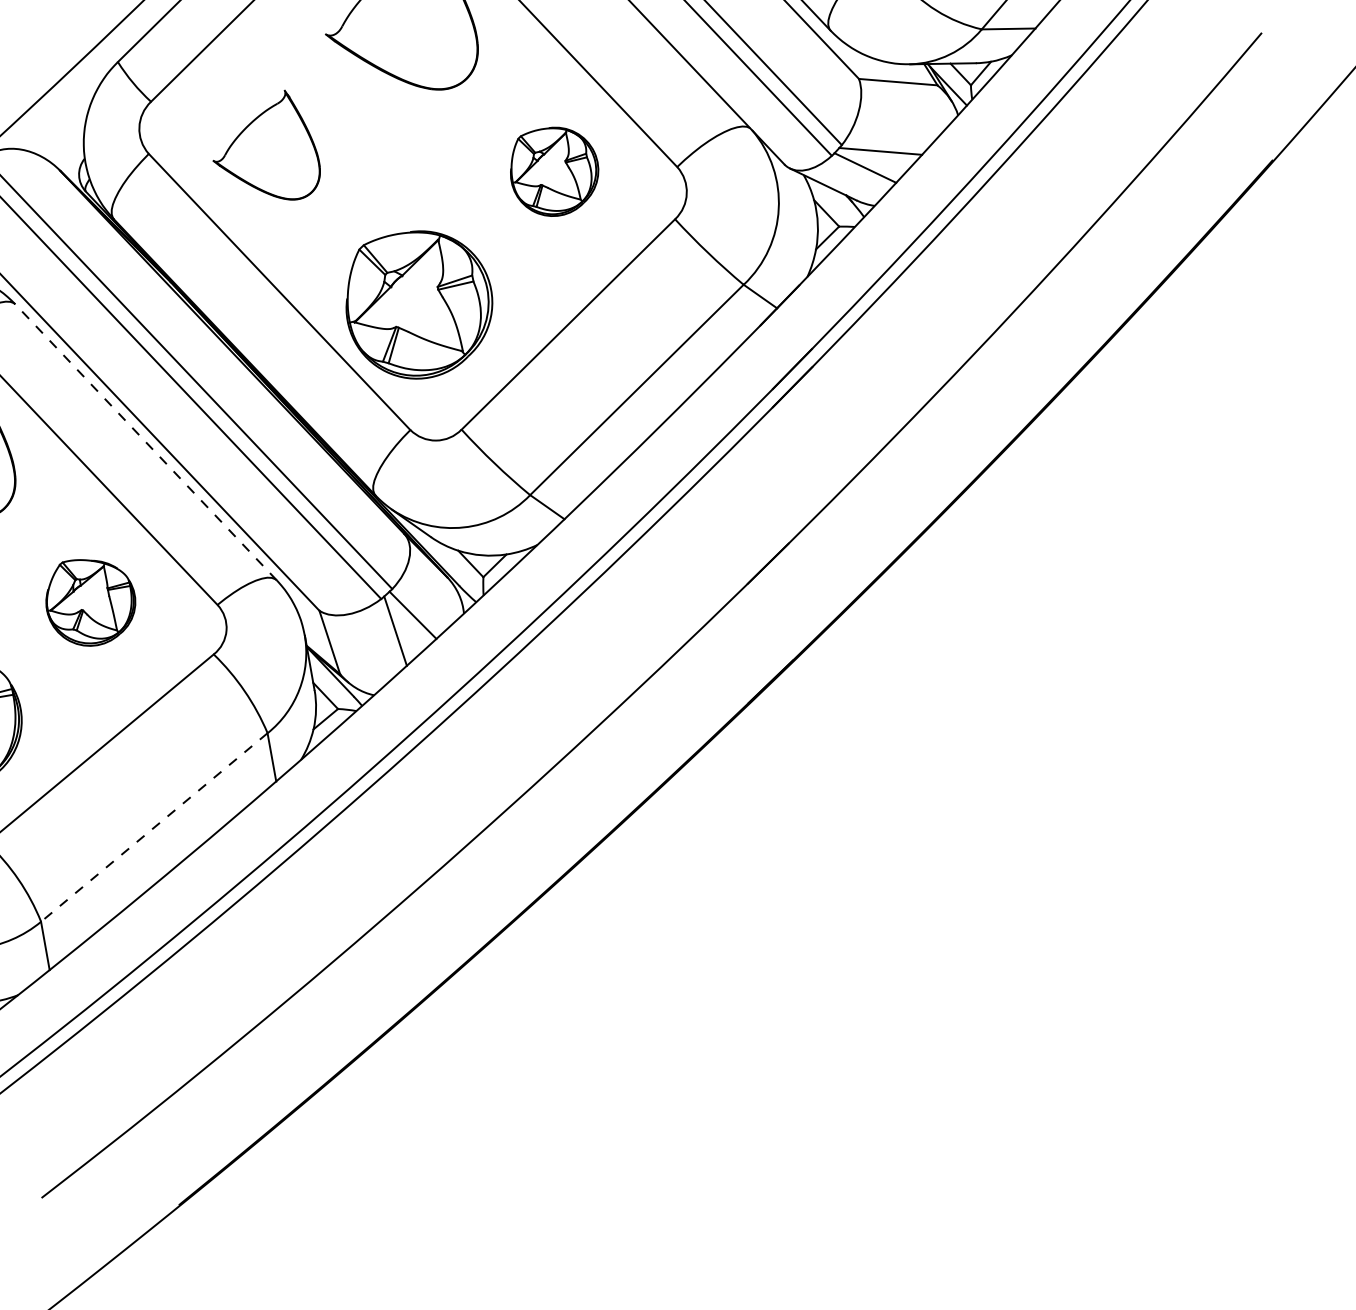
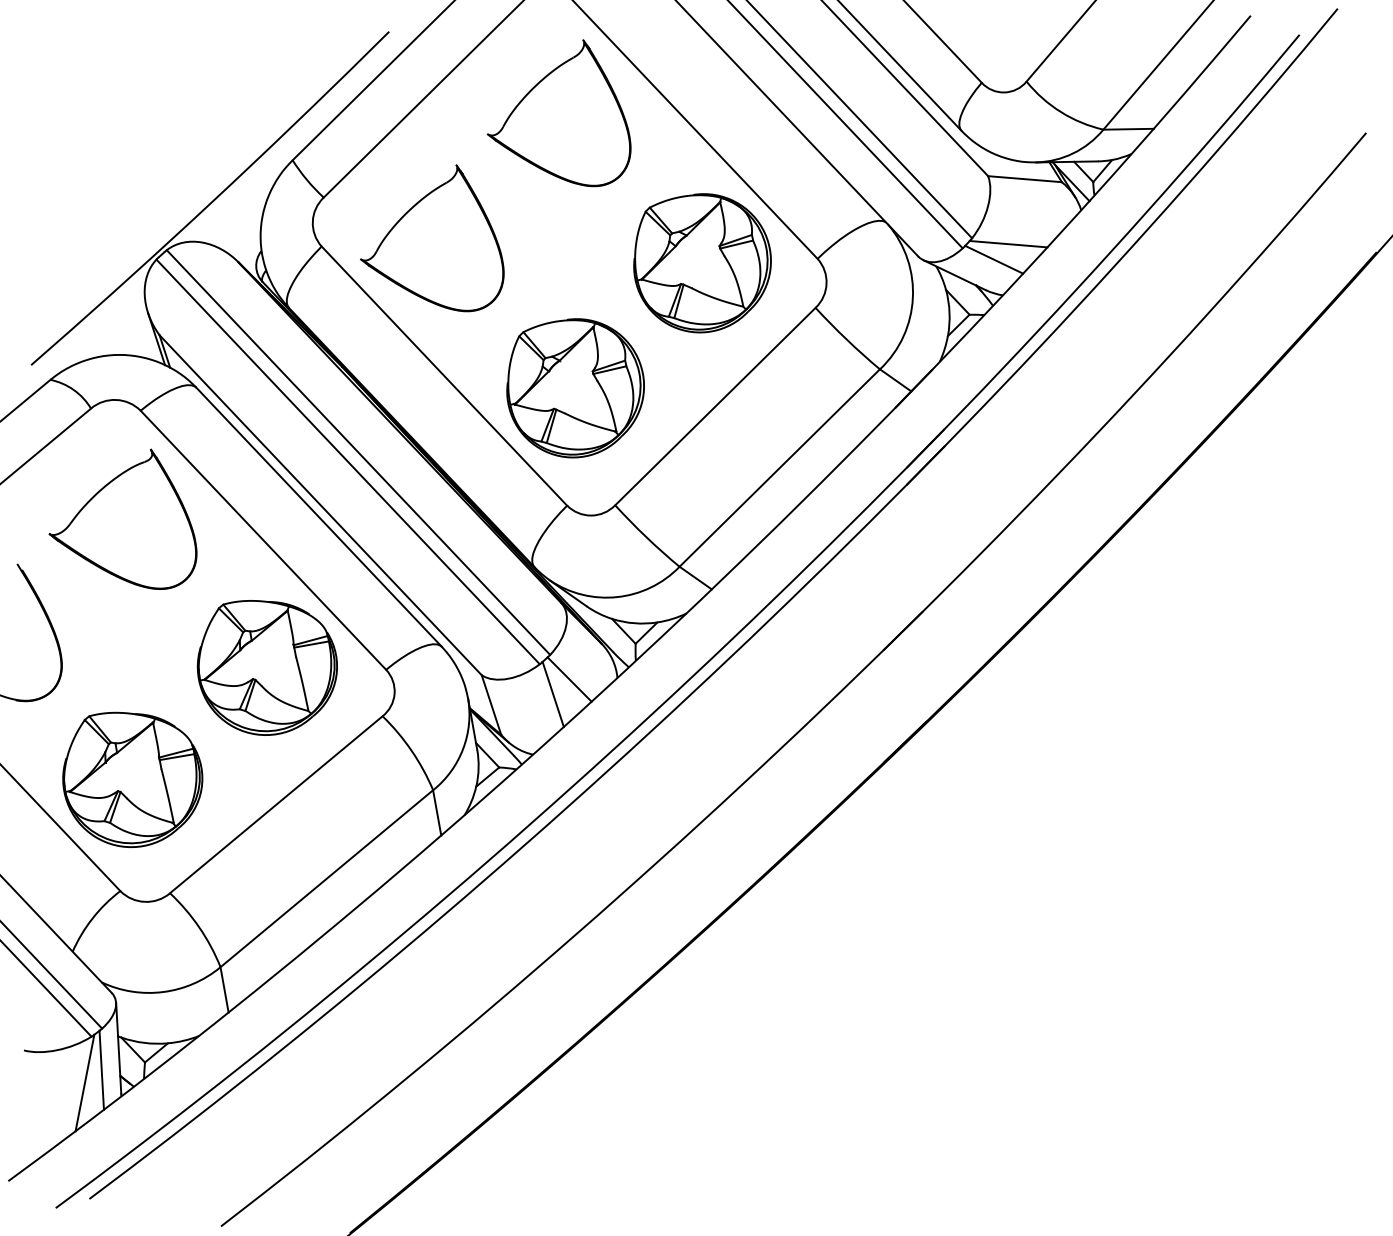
part: (266, 145) -> (432, 238), size x1.43
part: (554, 171) -> (702, 263), size x1.67
line: (145, 441) -> (318, 516), dashed -> solid
part: (90, 602) -> (266, 667), size x1.67
line: (153, 828) -> (326, 879), dashed -> solid

